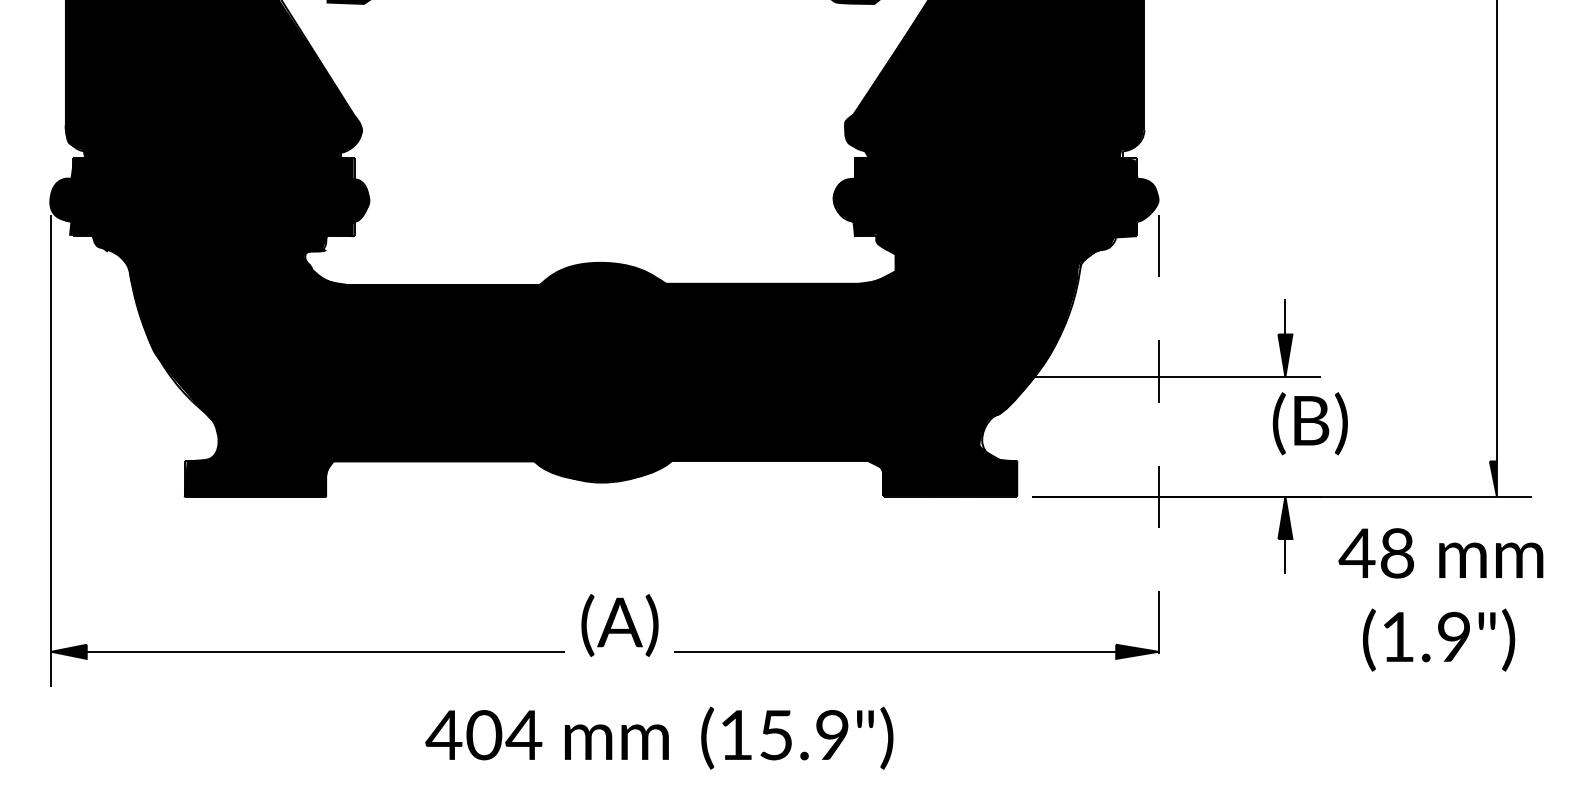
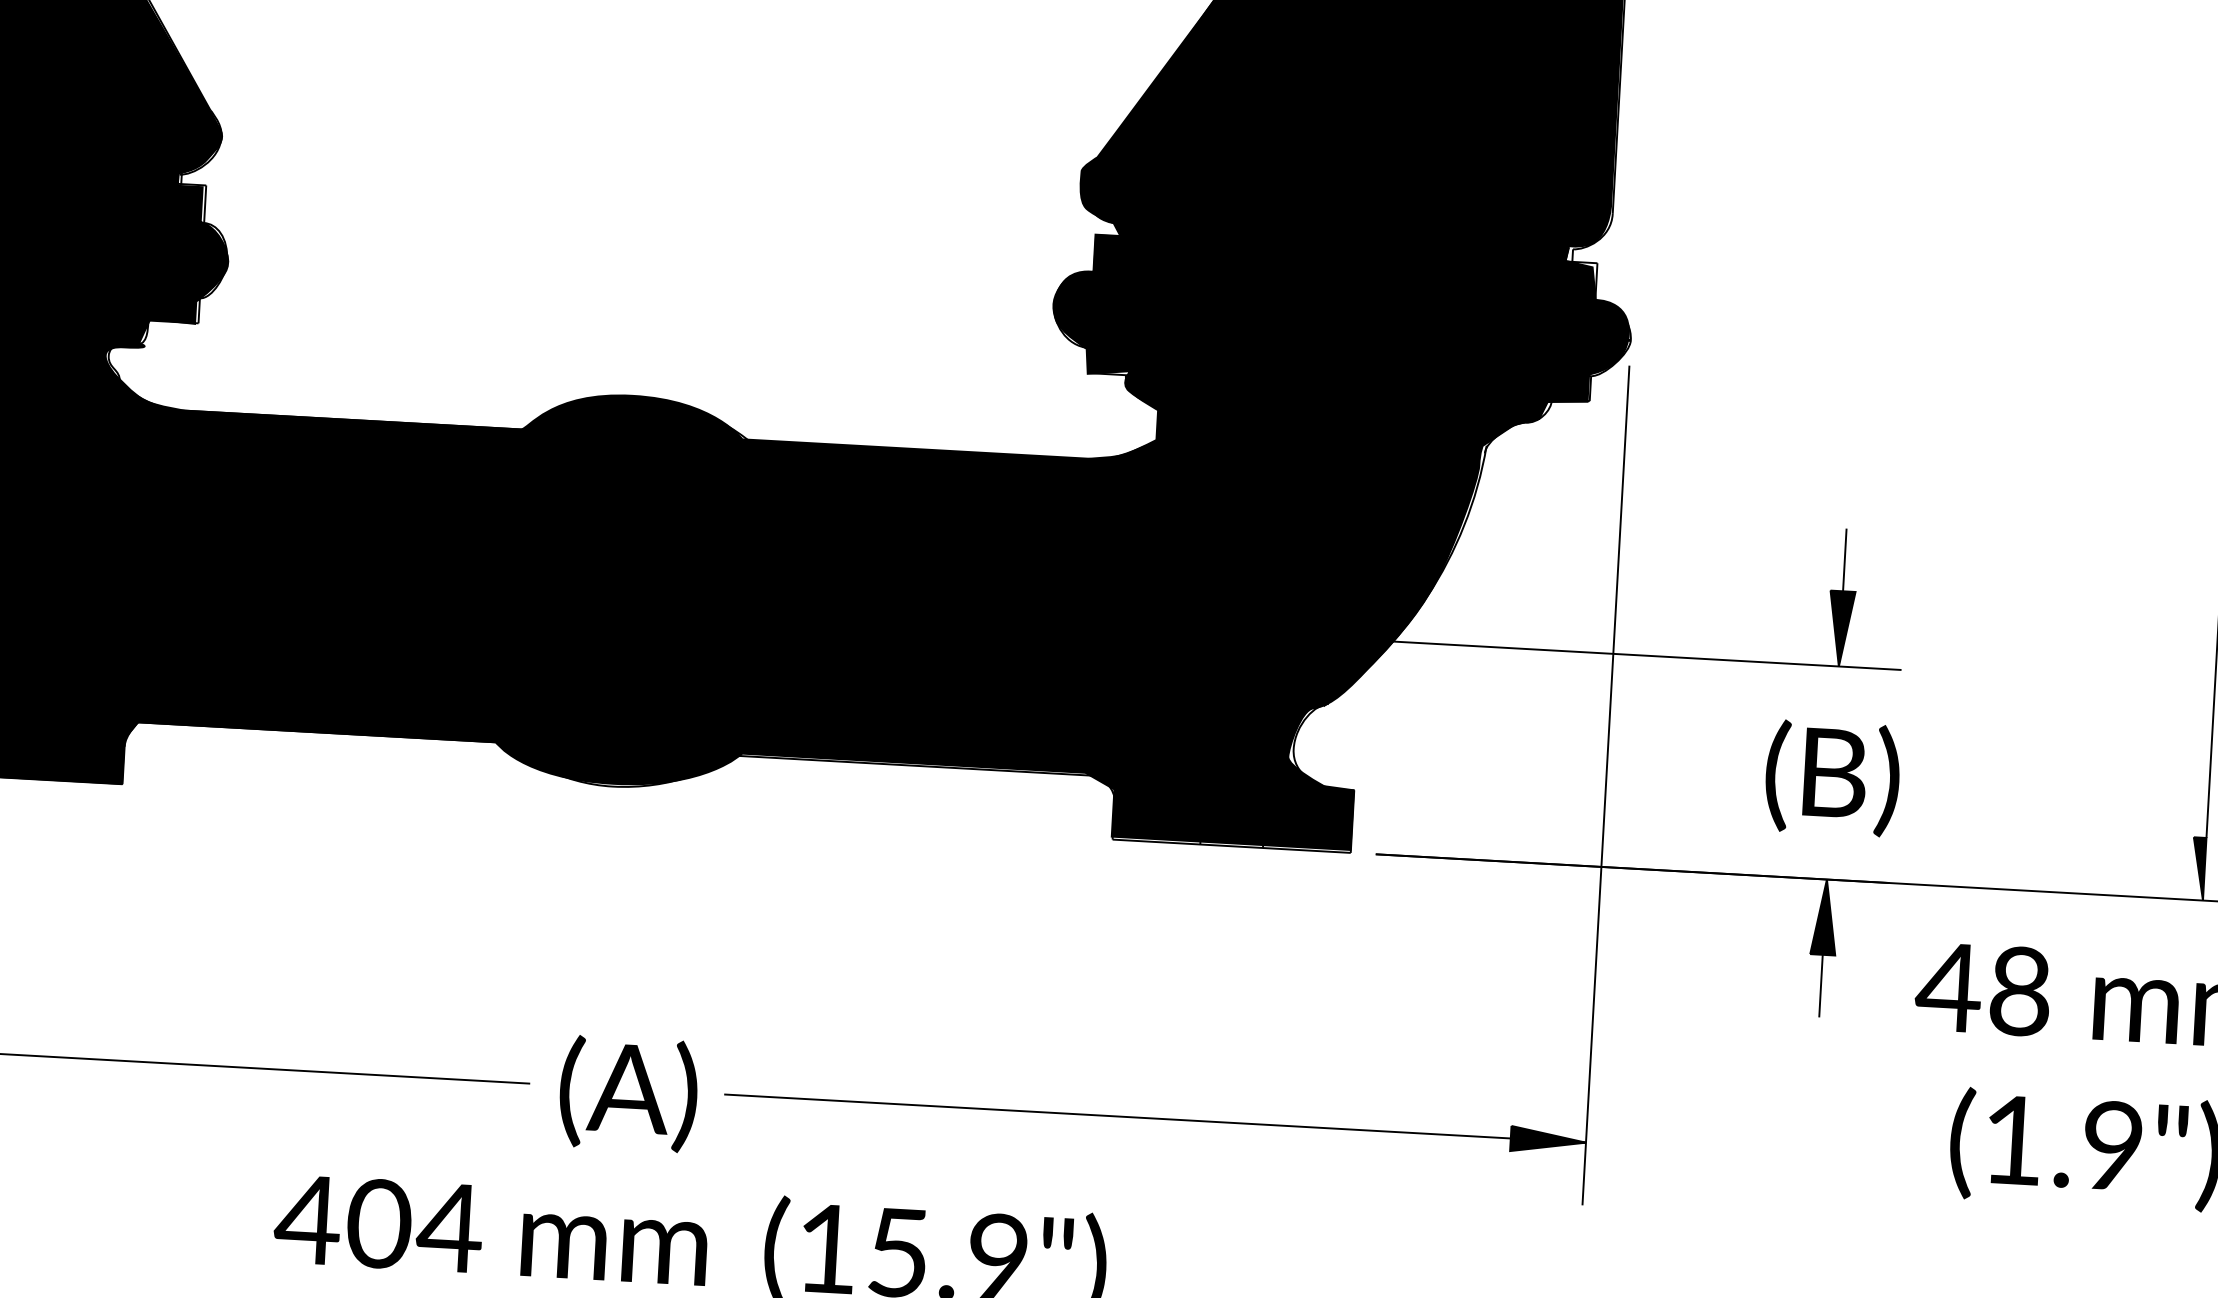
text: (1309, 423) -> (1831, 777), moved
line: (1158, 451) -> (1605, 786), dashed -> solid
text: (619, 625) -> (627, 1093), moved

